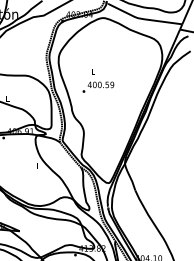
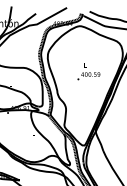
text: (98, 80) -> (88, 71), moved

